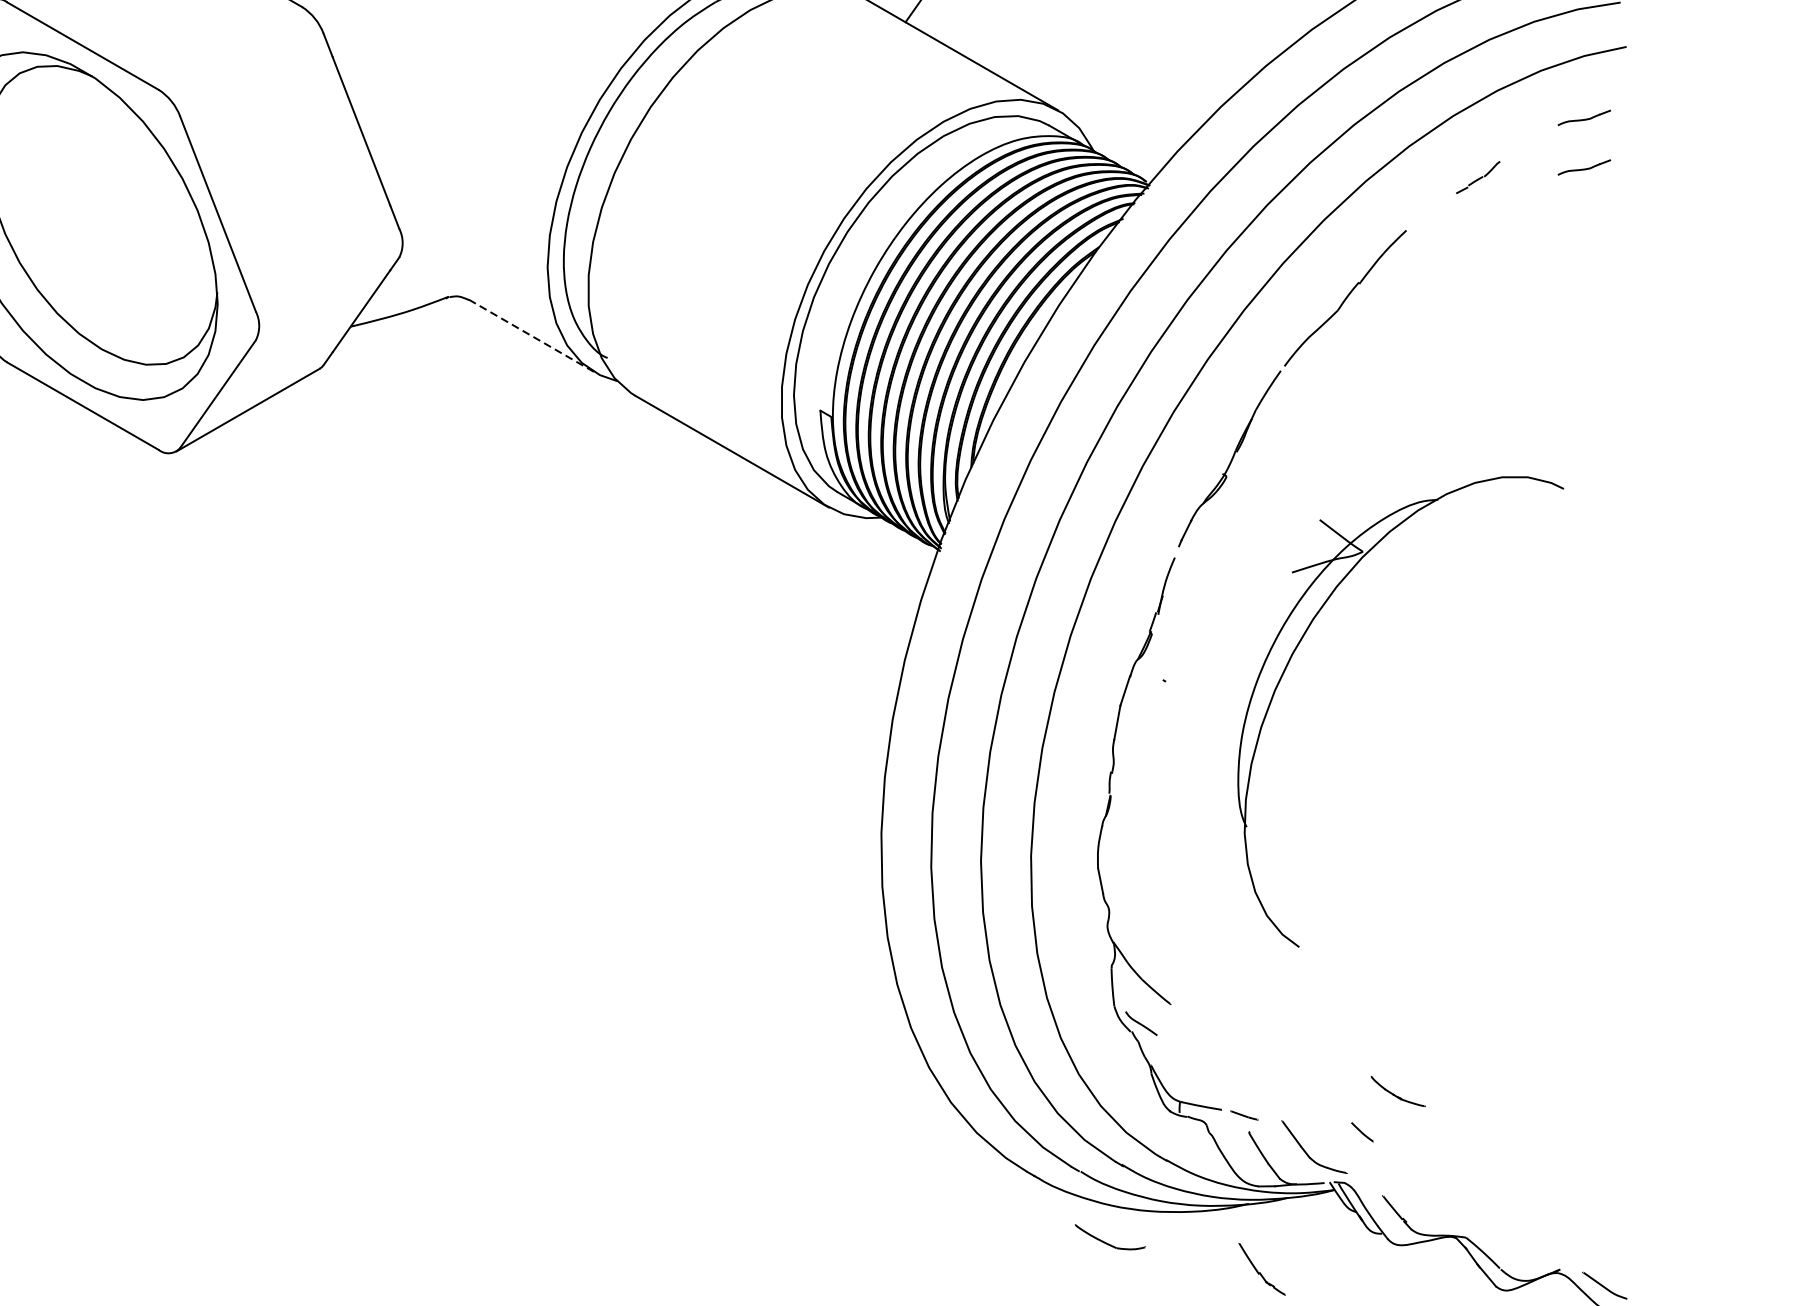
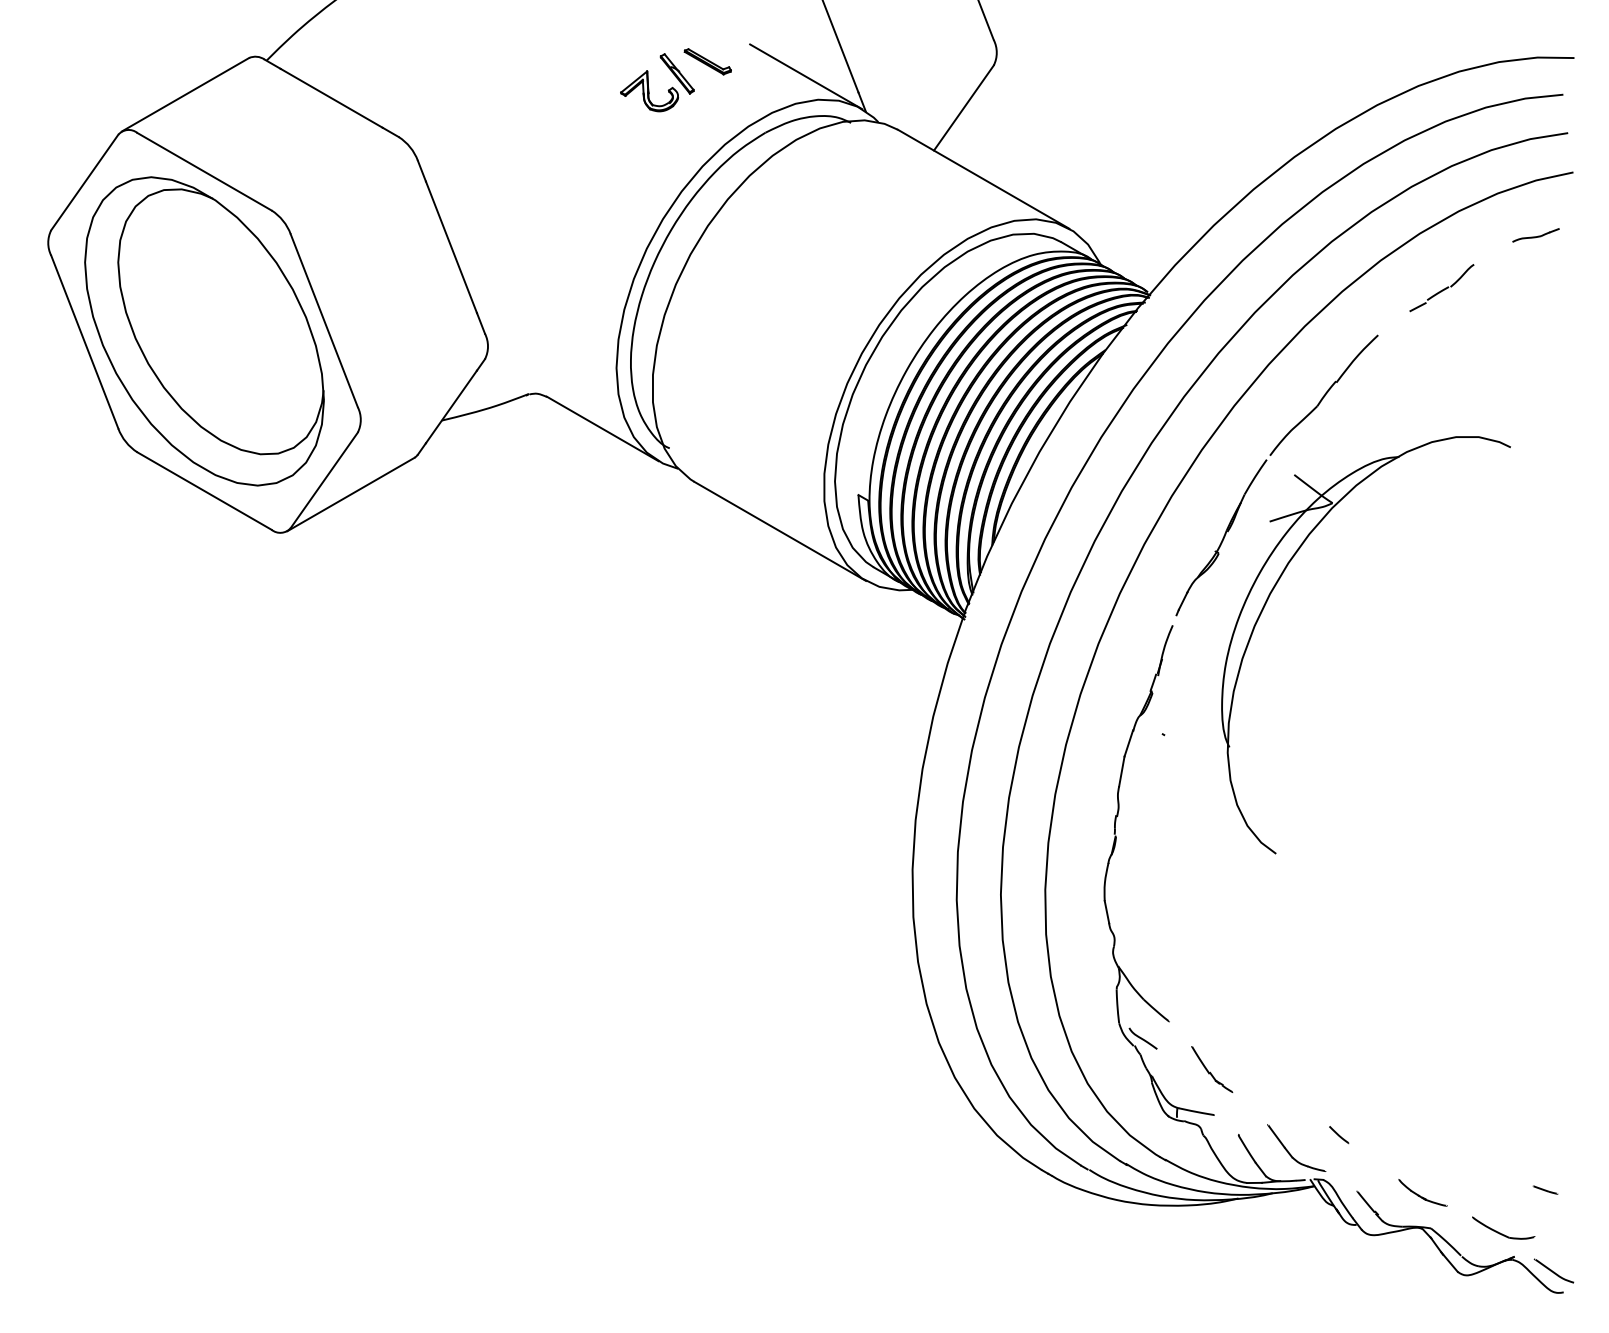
part: (1583, 167) -> (1535, 279), removed
part: (1477, 177) -> (1441, 288), size x1.67
line: (531, 335) -> (602, 428), dashed -> solid
part: (1296, 650) -> (1273, 590), moved
part: (1397, 1091) -> (1422, 1192), moved
line: (1244, 1114) -> (1545, 1189), moved
part: (1110, 1236) -> (1503, 1227), moved
part: (1262, 1269) -> (1212, 1069), moved

